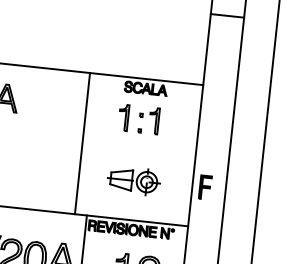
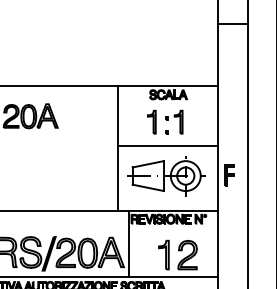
line: (139, 146) -> (168, 145), added
part: (133, 181) -> (166, 176), size x1.67

